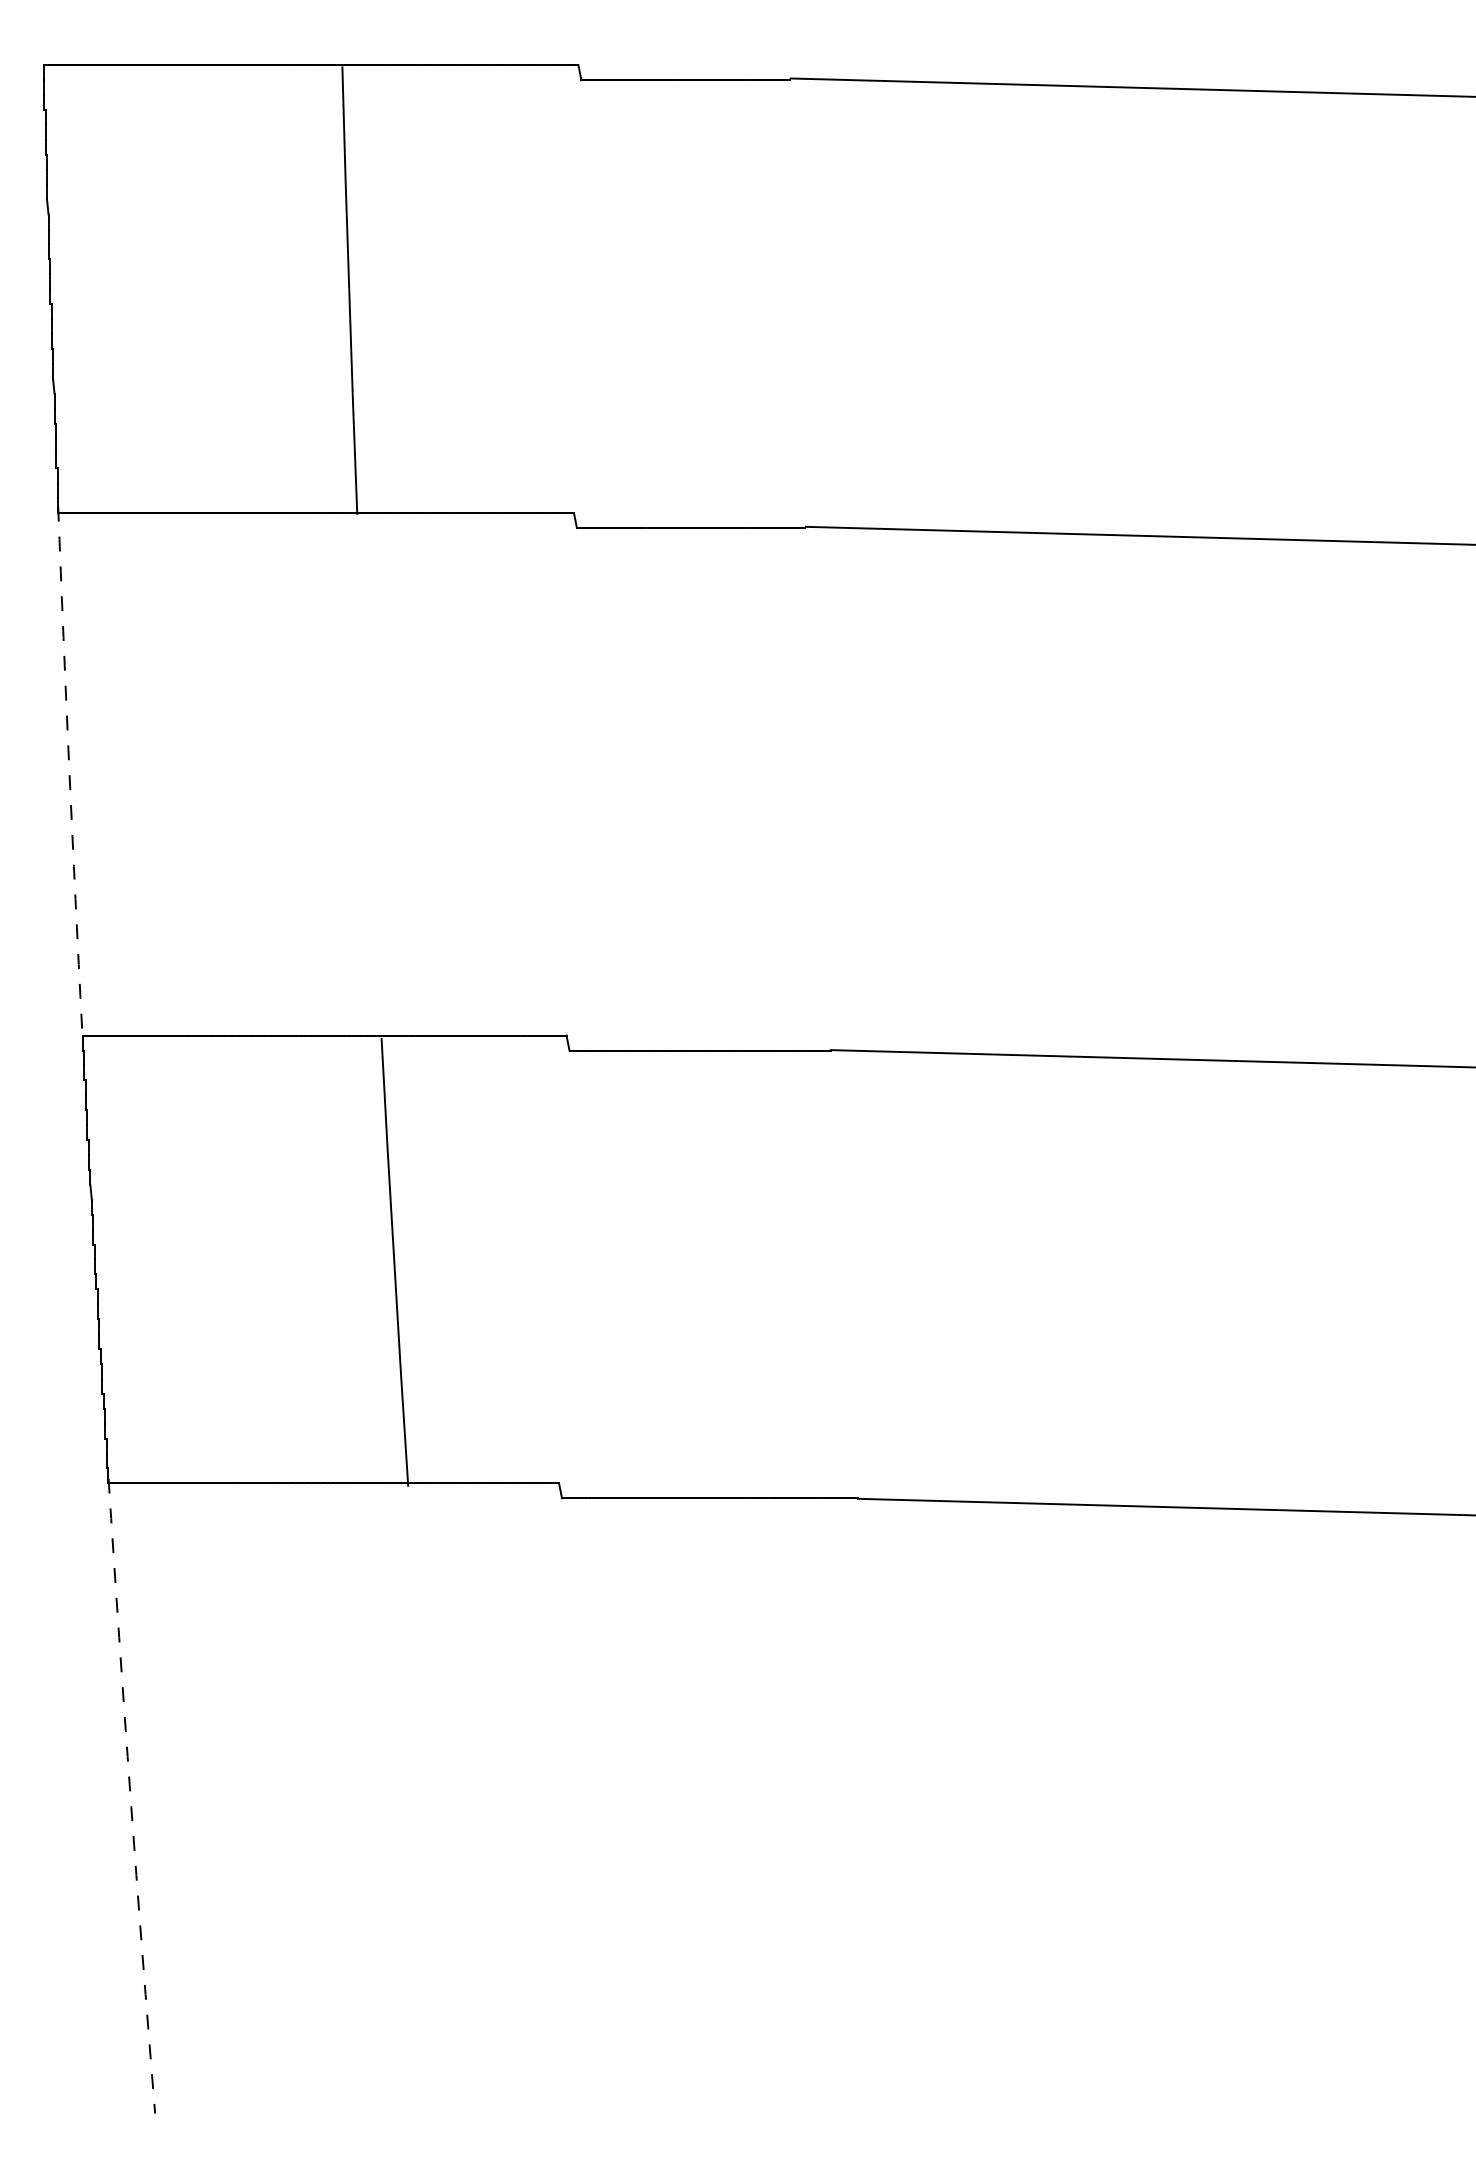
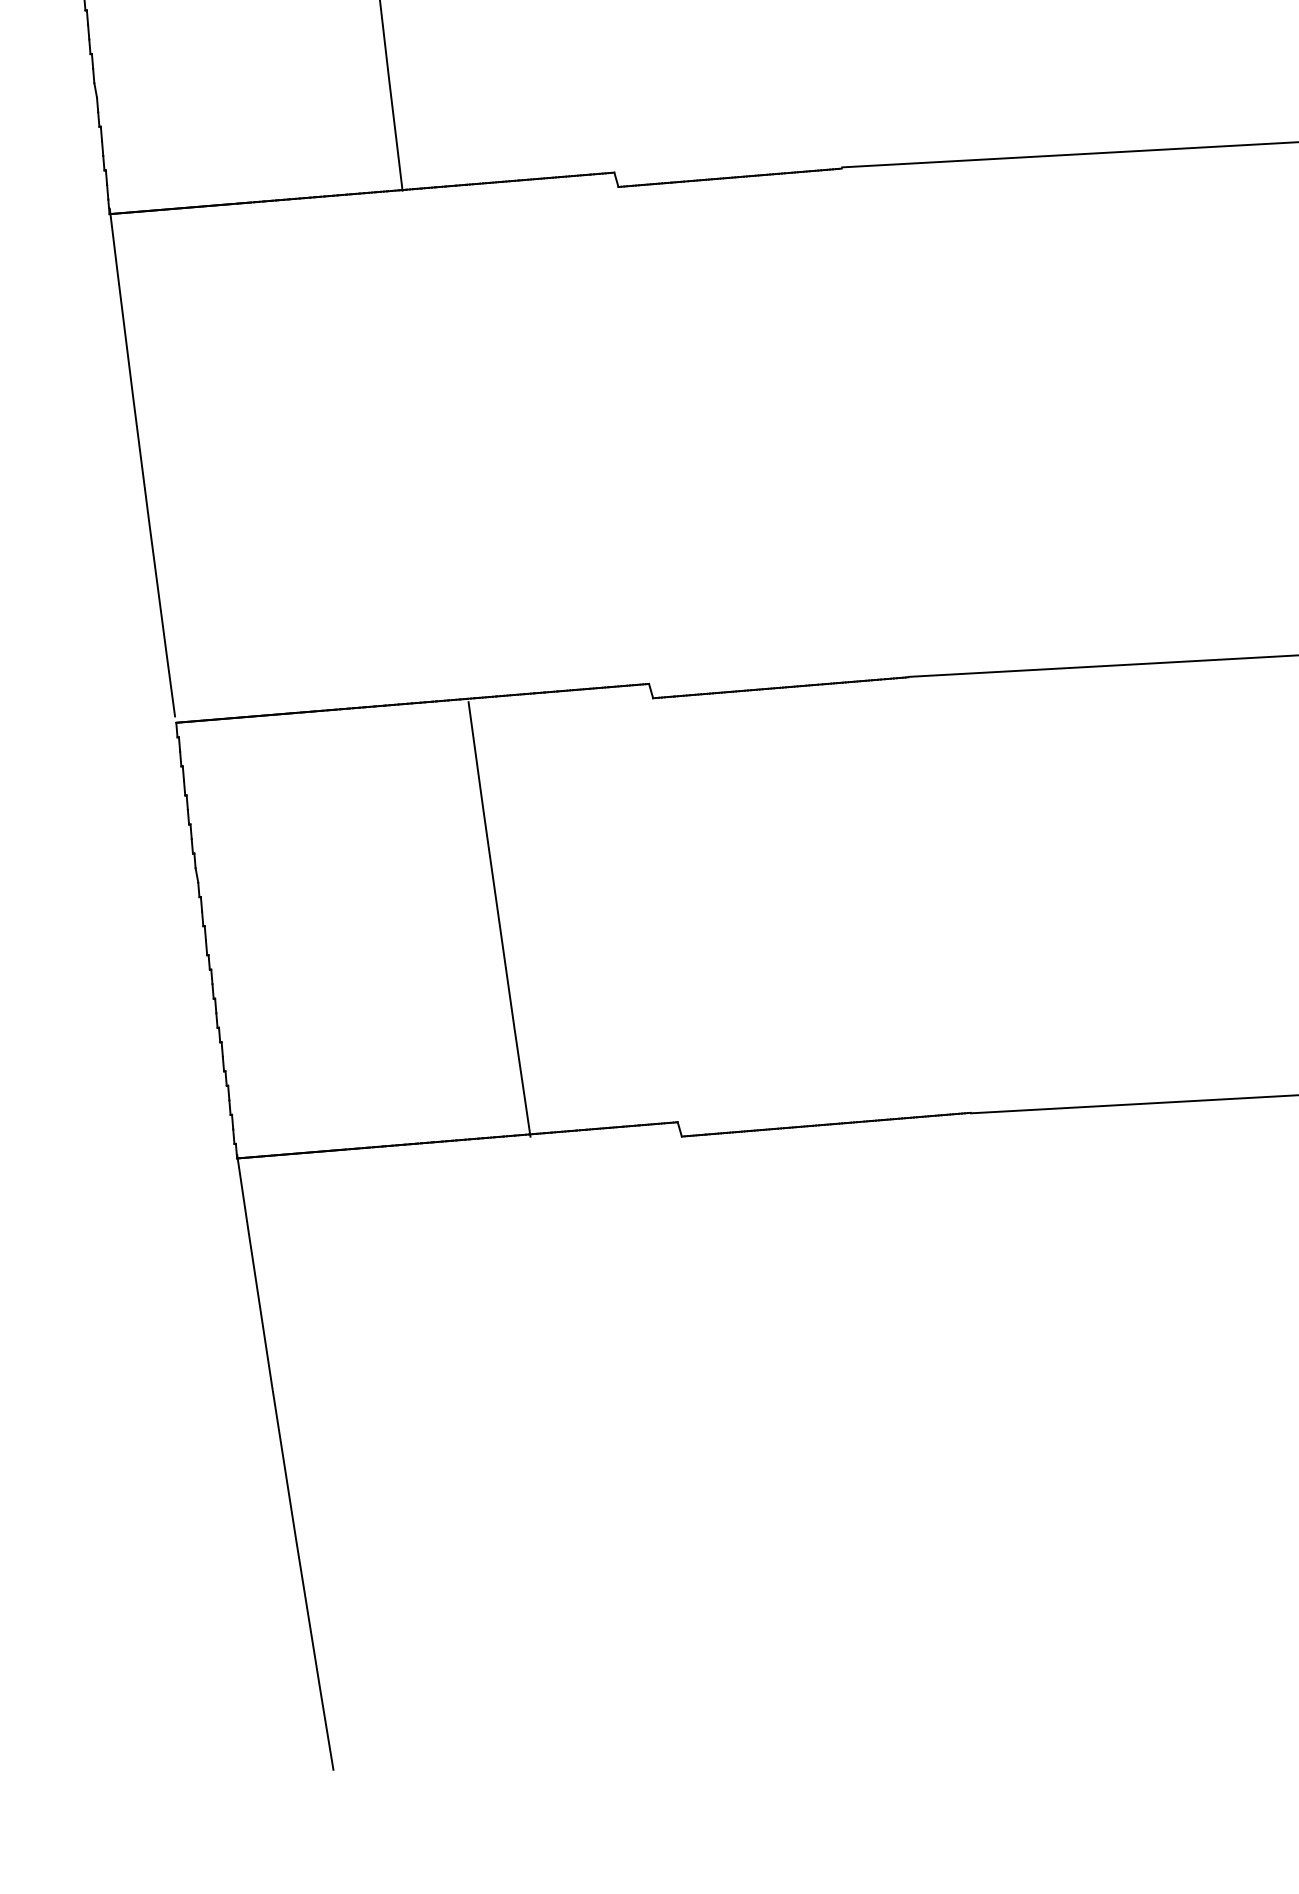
arc: (69, 768) -> (141, 462), dashed -> solid
arc: (130, 1796) -> (283, 1462), dashed -> solid

